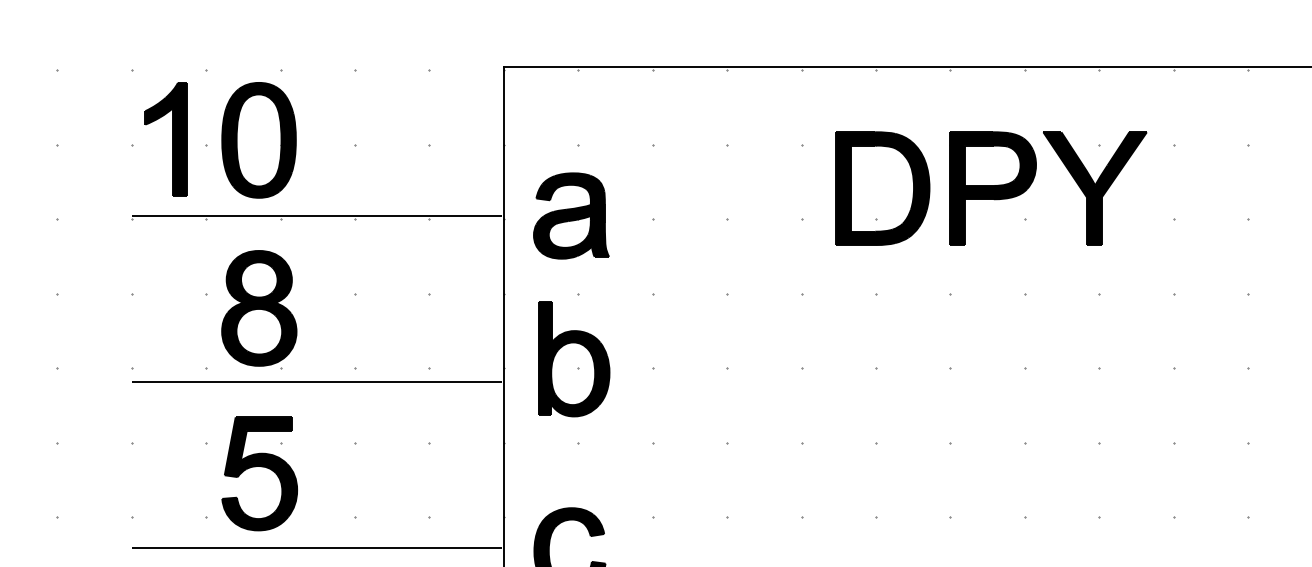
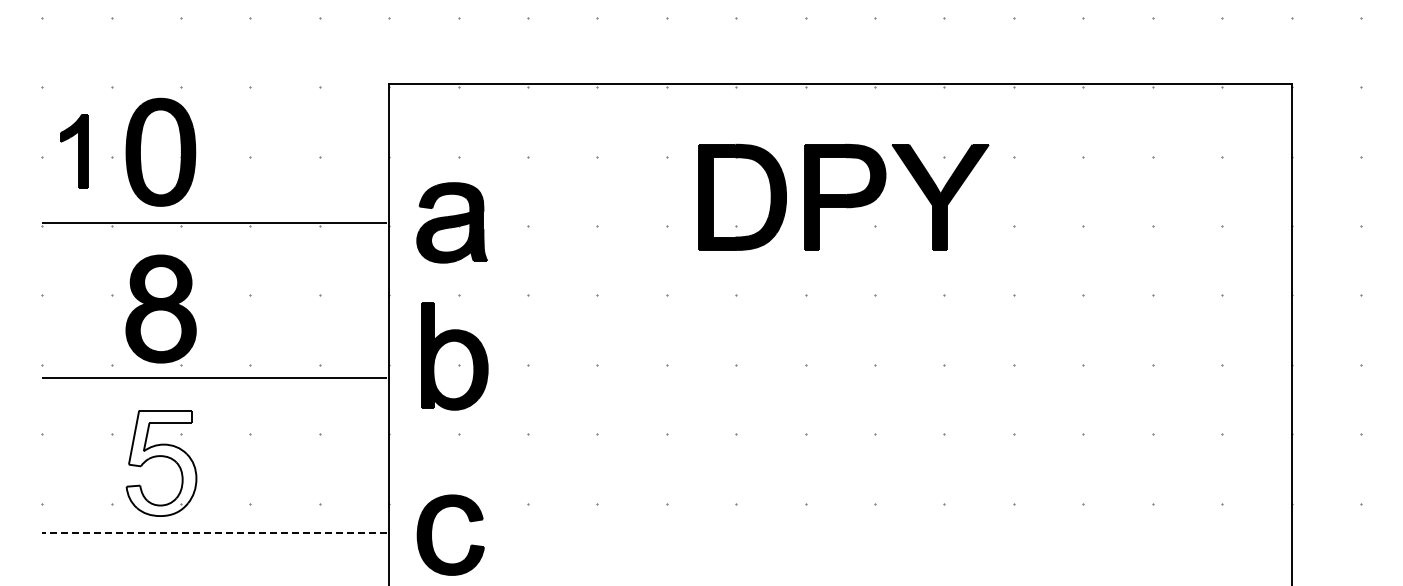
part: (166, 139) -> (74, 151), size x0.7
fill: (259, 474) -> (161, 463), removed
line: (316, 547) -> (214, 532), solid -> dashed

